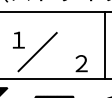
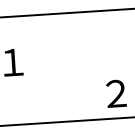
line: (37, 52) -> (44, 80), removed

